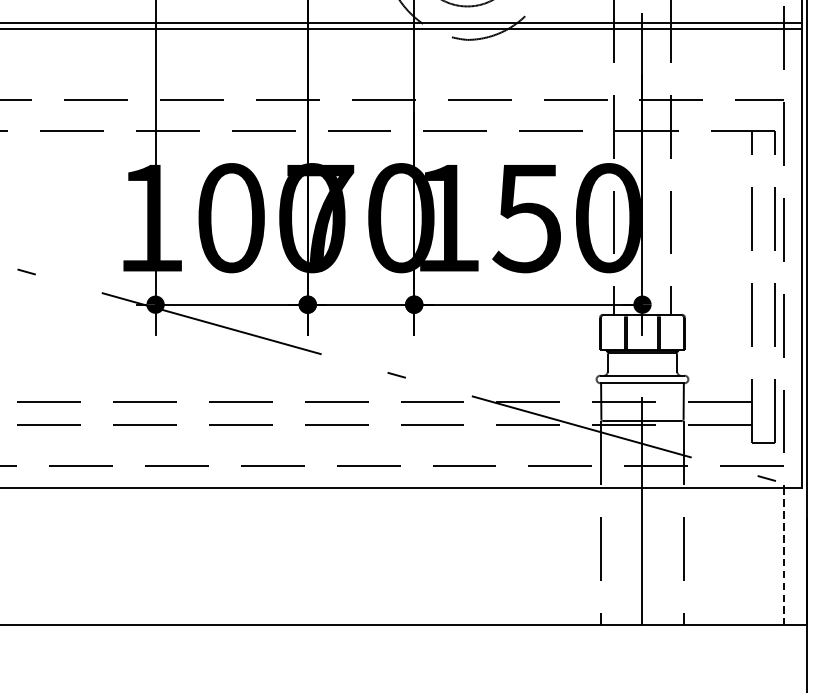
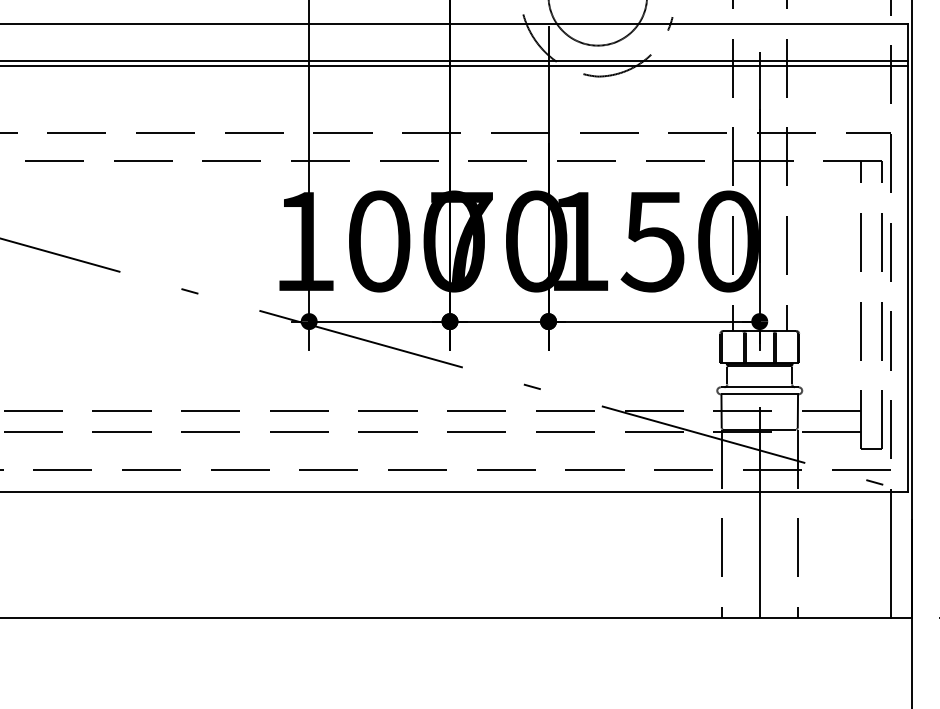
line: (783, 556) -> (890, 554), dashed -> solid

